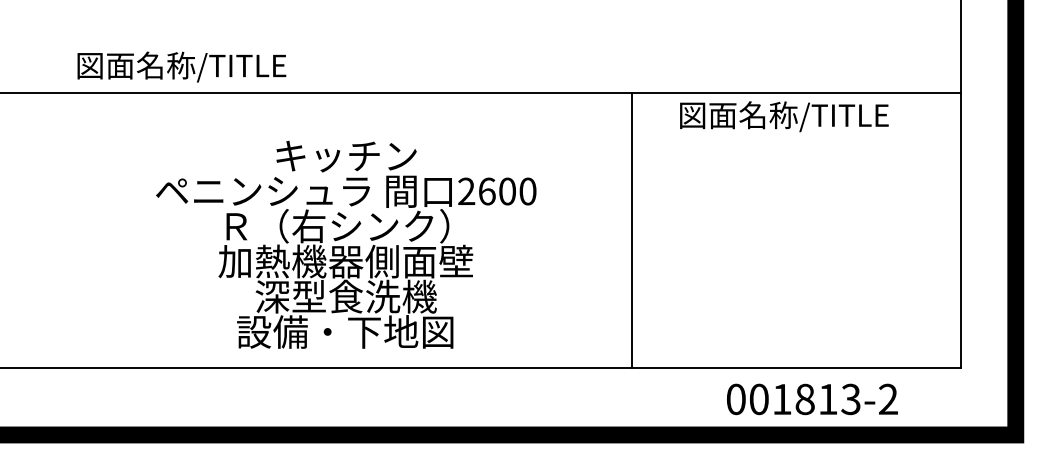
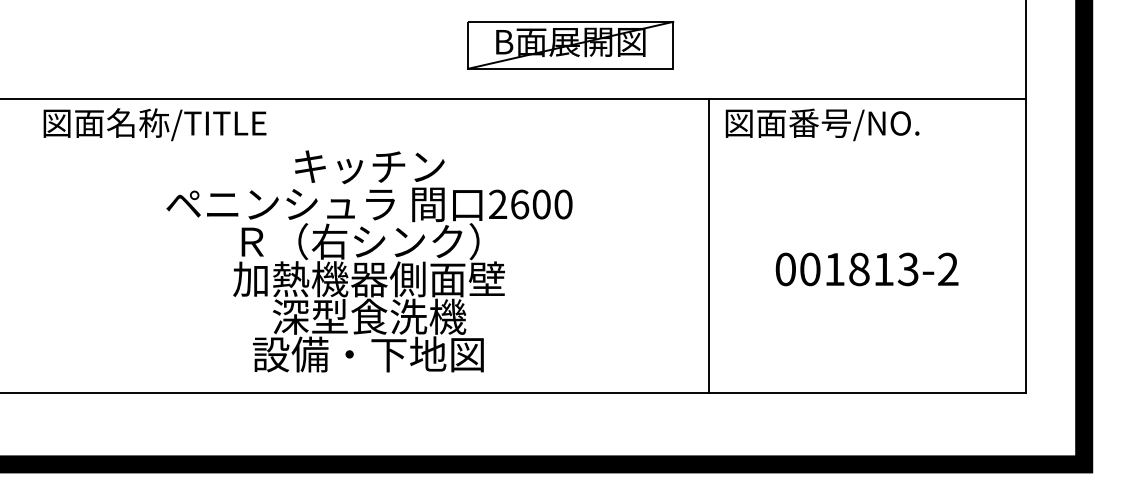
part: (534, 41) -> (570, 44), added
text: (181, 66) -> (154, 124), moved
text: (813, 114) -> (868, 122), 図面名称/TITLE -> 図面番号/NO.
line: (631, 229) -> (708, 245), moved
text: (811, 399) -> (866, 269), moved

